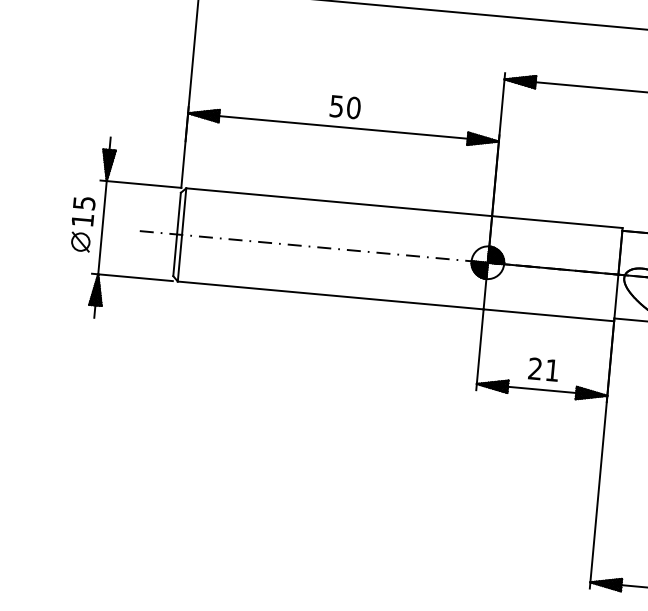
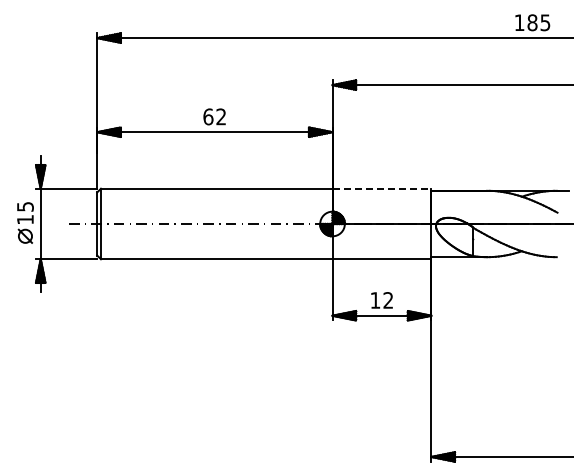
text: (344, 106) -> (214, 116), 50 -> 62
line: (558, 221) -> (382, 188), solid -> dashed
text: (543, 369) -> (381, 300), 21 -> 12

